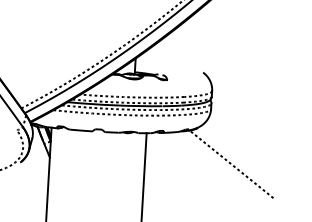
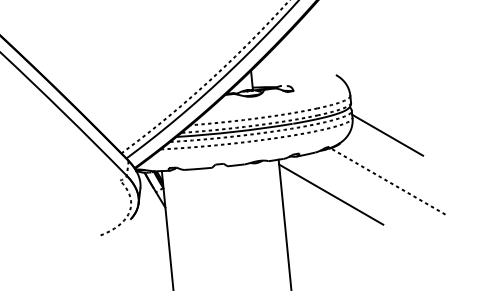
line: (237, 126) -> (387, 134), added
line: (184, 167) -> (331, 194), added

